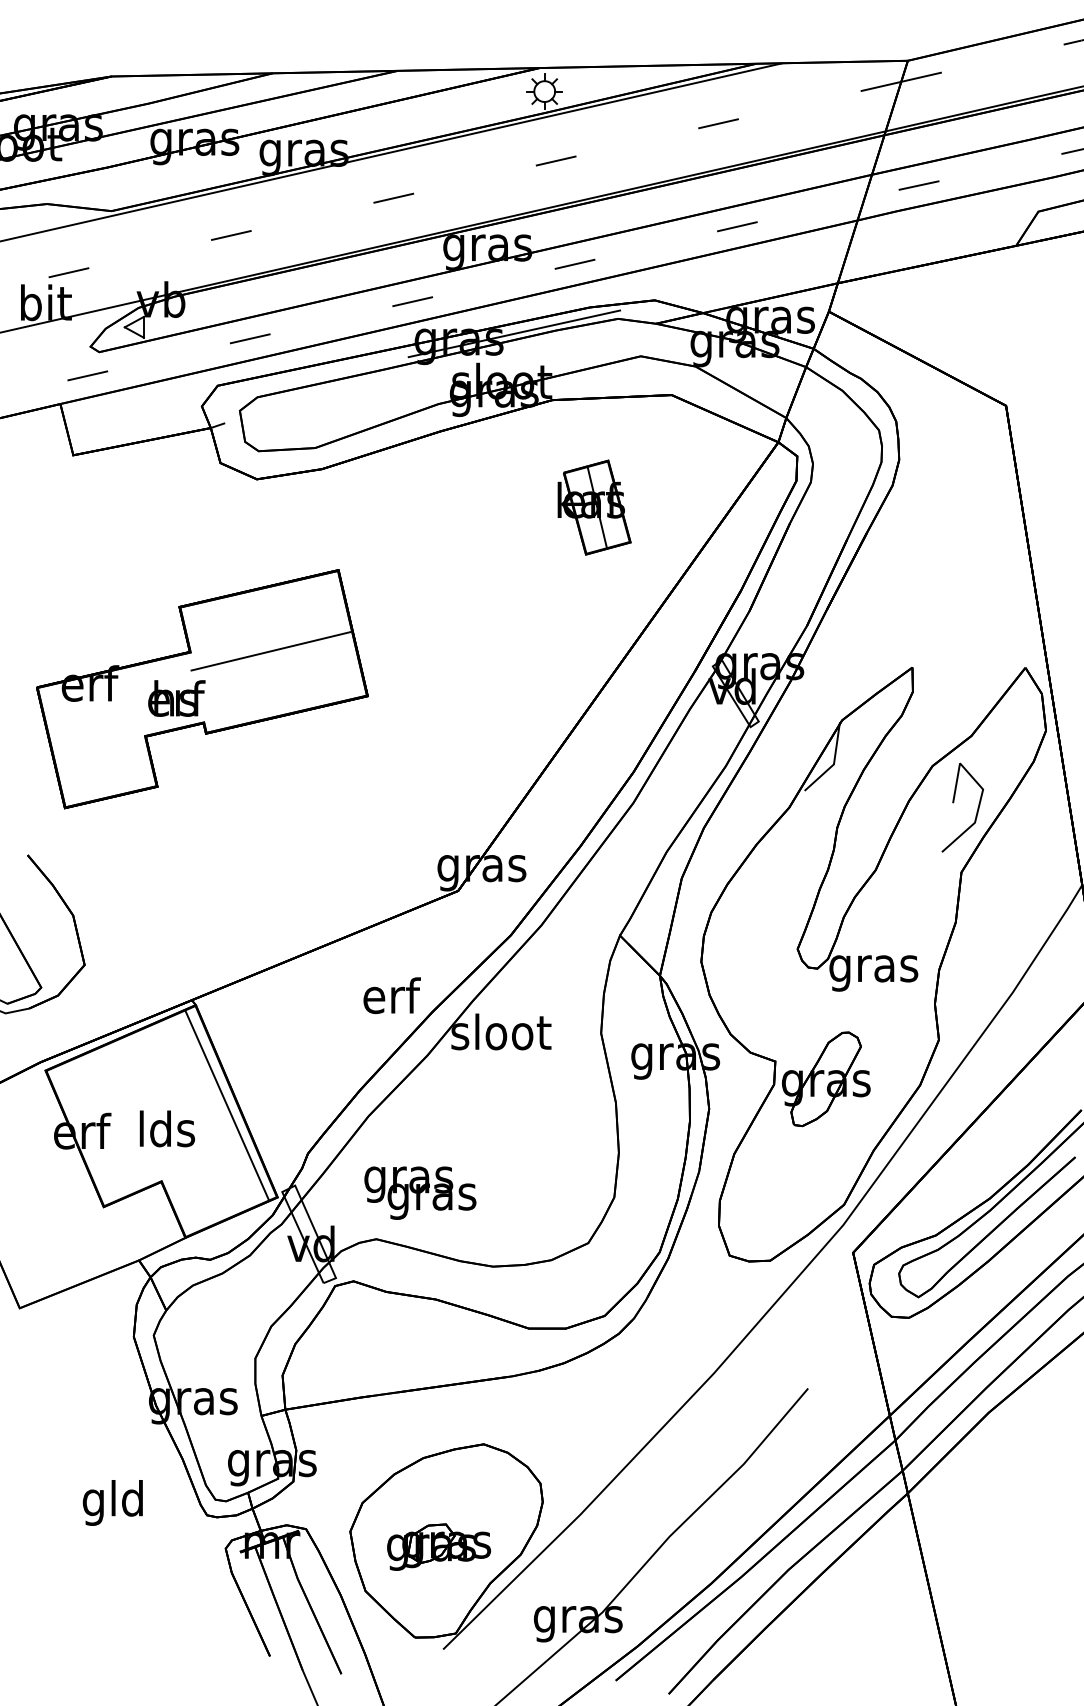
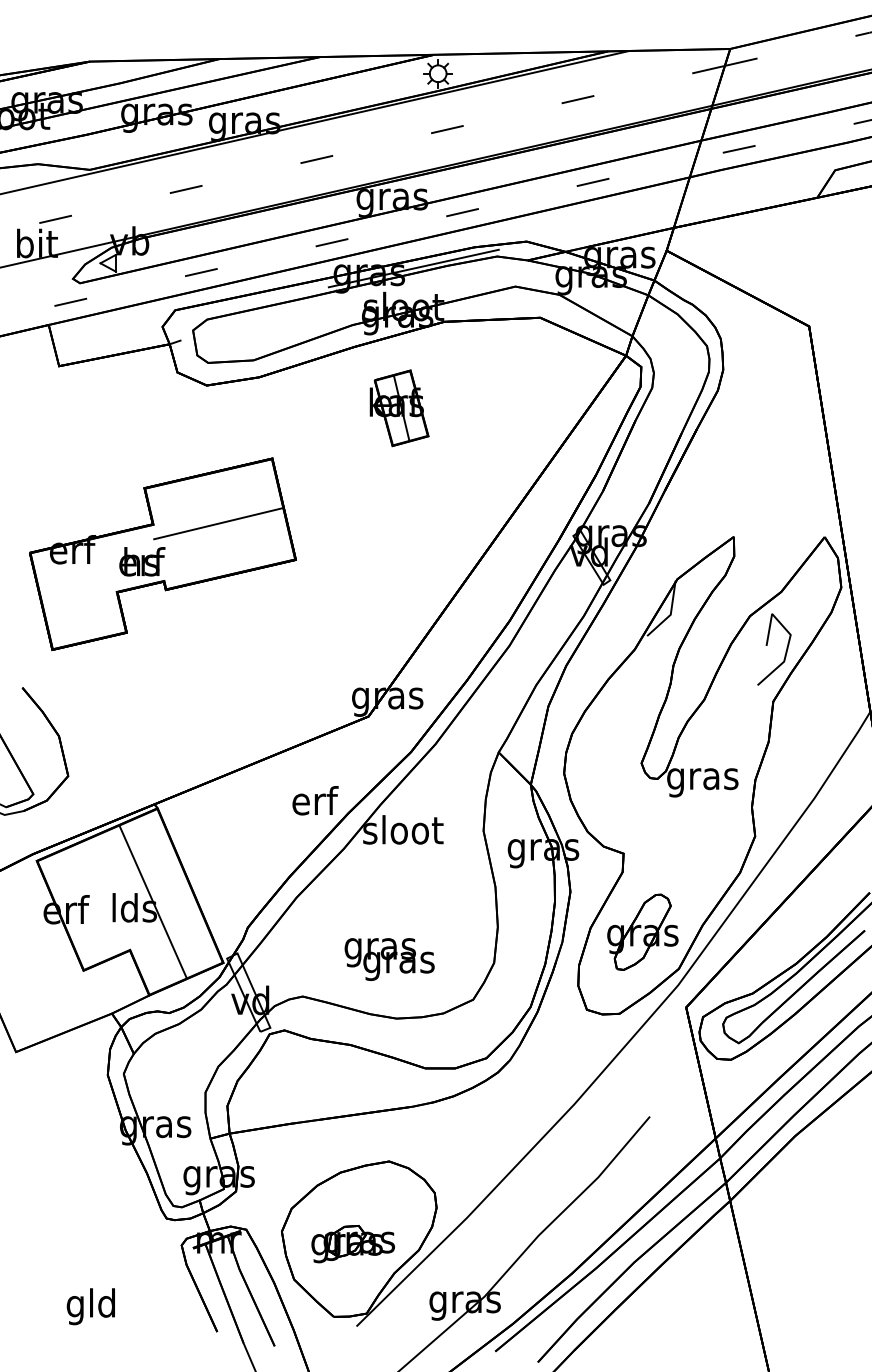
part: (594, 507) -> (399, 408), moved
part: (826, 1079) -> (643, 932), moved
line: (226, 1104) -> (152, 901), moved
text: (420, 1192) -> (389, 958), moved
text: (112, 1502) -> (90, 1306), moved

